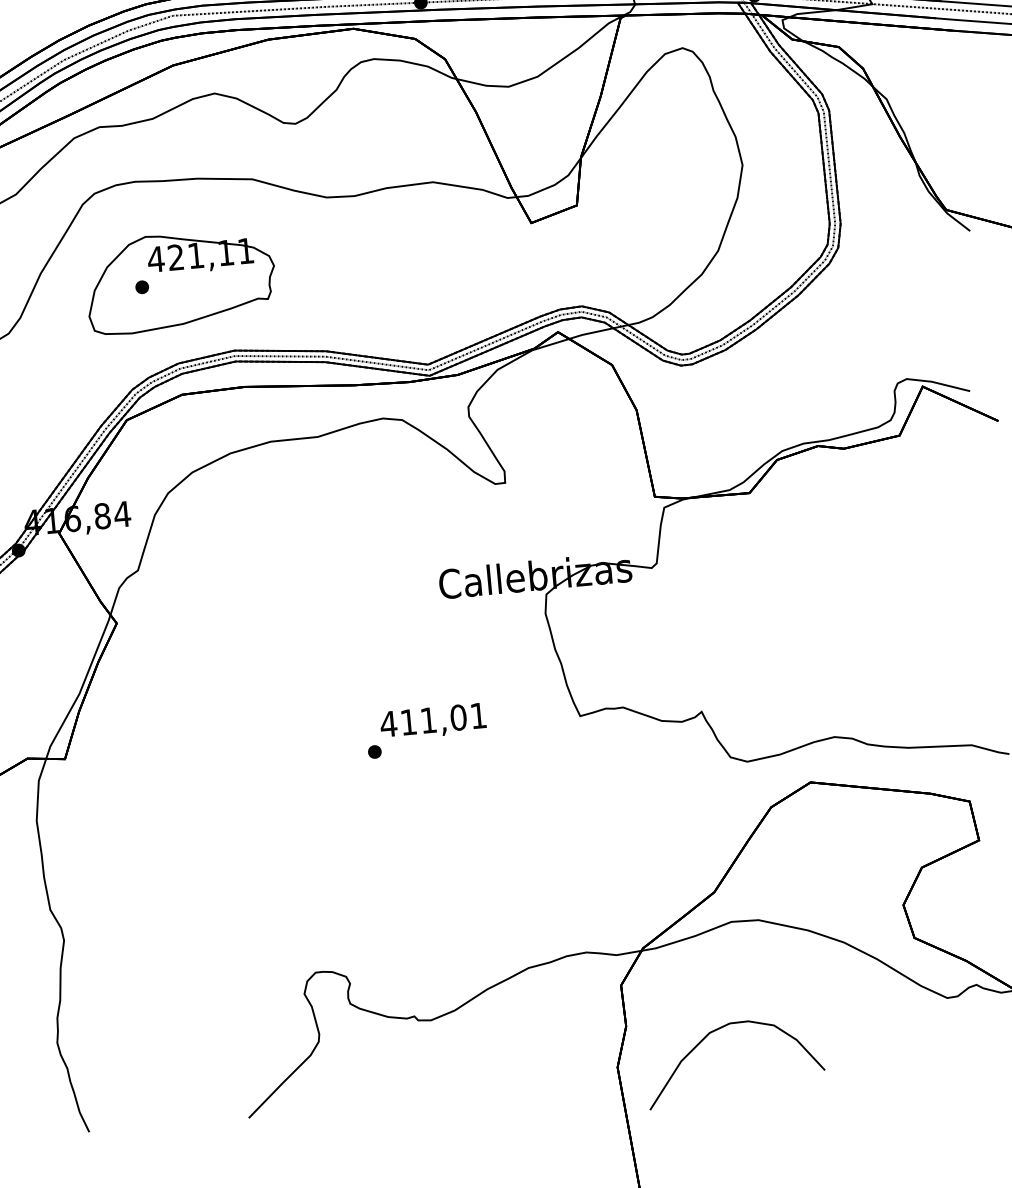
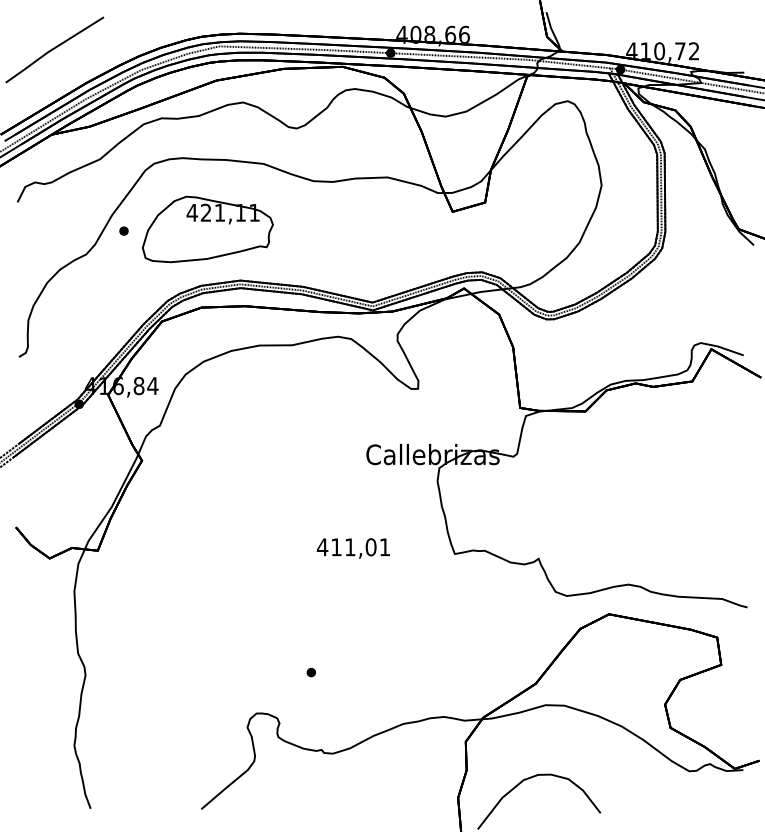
part: (141, 286) -> (123, 230), moved
part: (373, 752) -> (310, 672), moved

